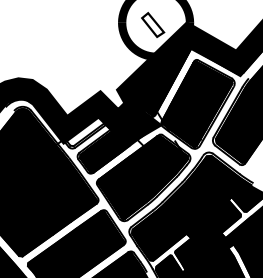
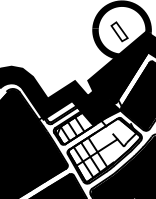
fill: (105, 150) -> (75, 127), removed
fill: (143, 177) -> (104, 150), removed

